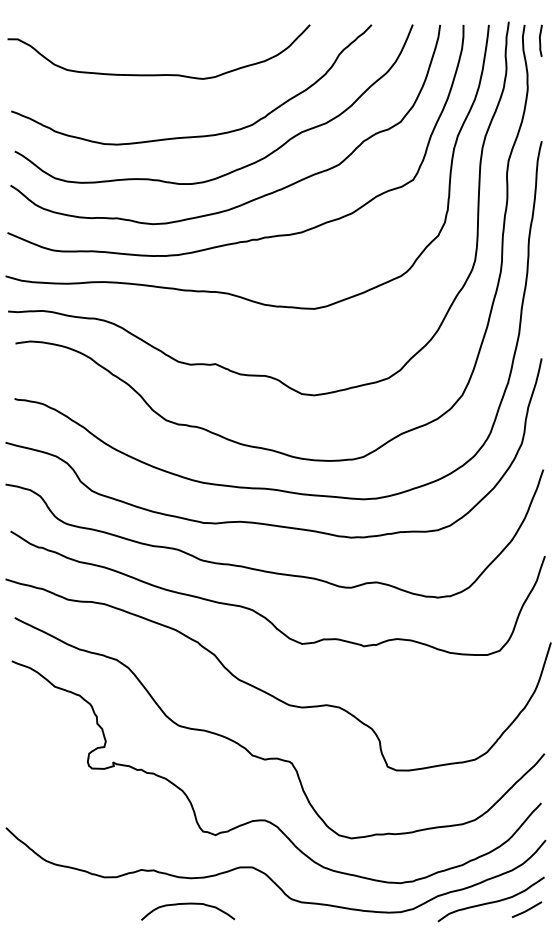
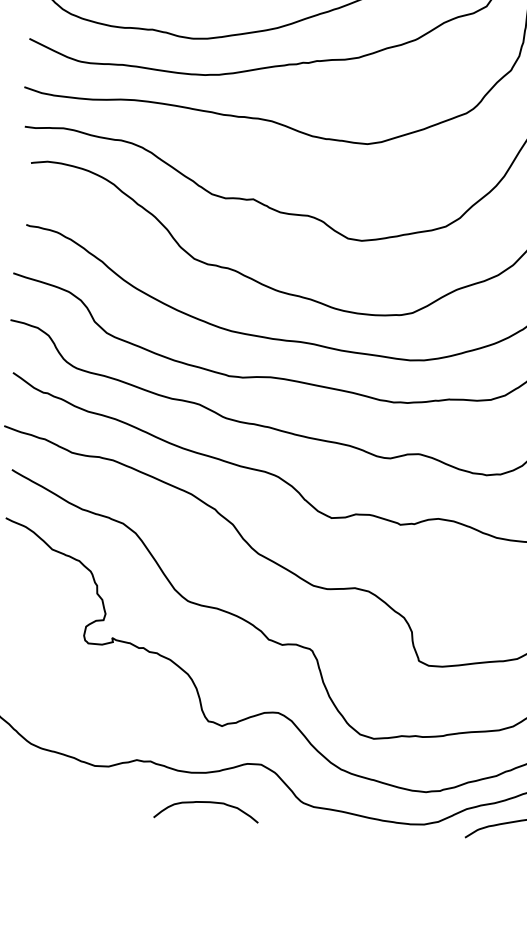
curve: (188, 904) -> (207, 803), moved

